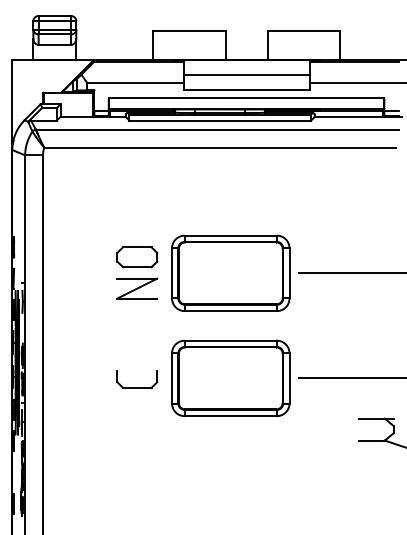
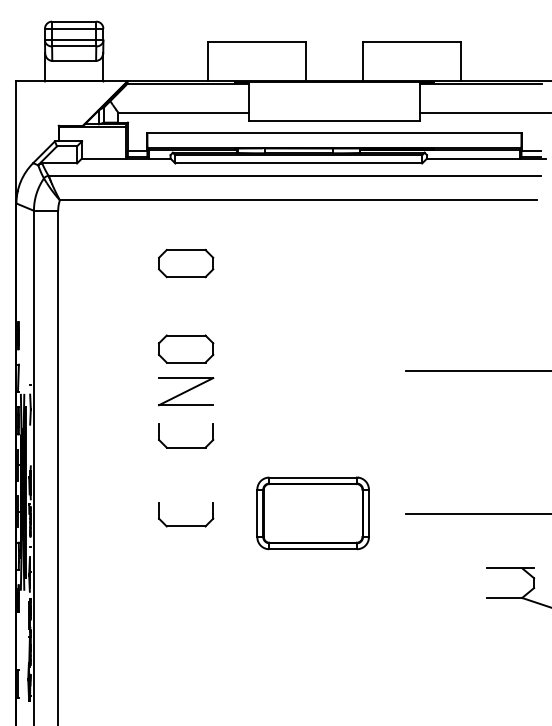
line: (246, 74) -> (334, 101), removed
part: (137, 194) -> (186, 263), added
part: (230, 272) -> (312, 369), removed
part: (137, 329) -> (186, 447), added
part: (230, 377) -> (312, 512), size x0.7

